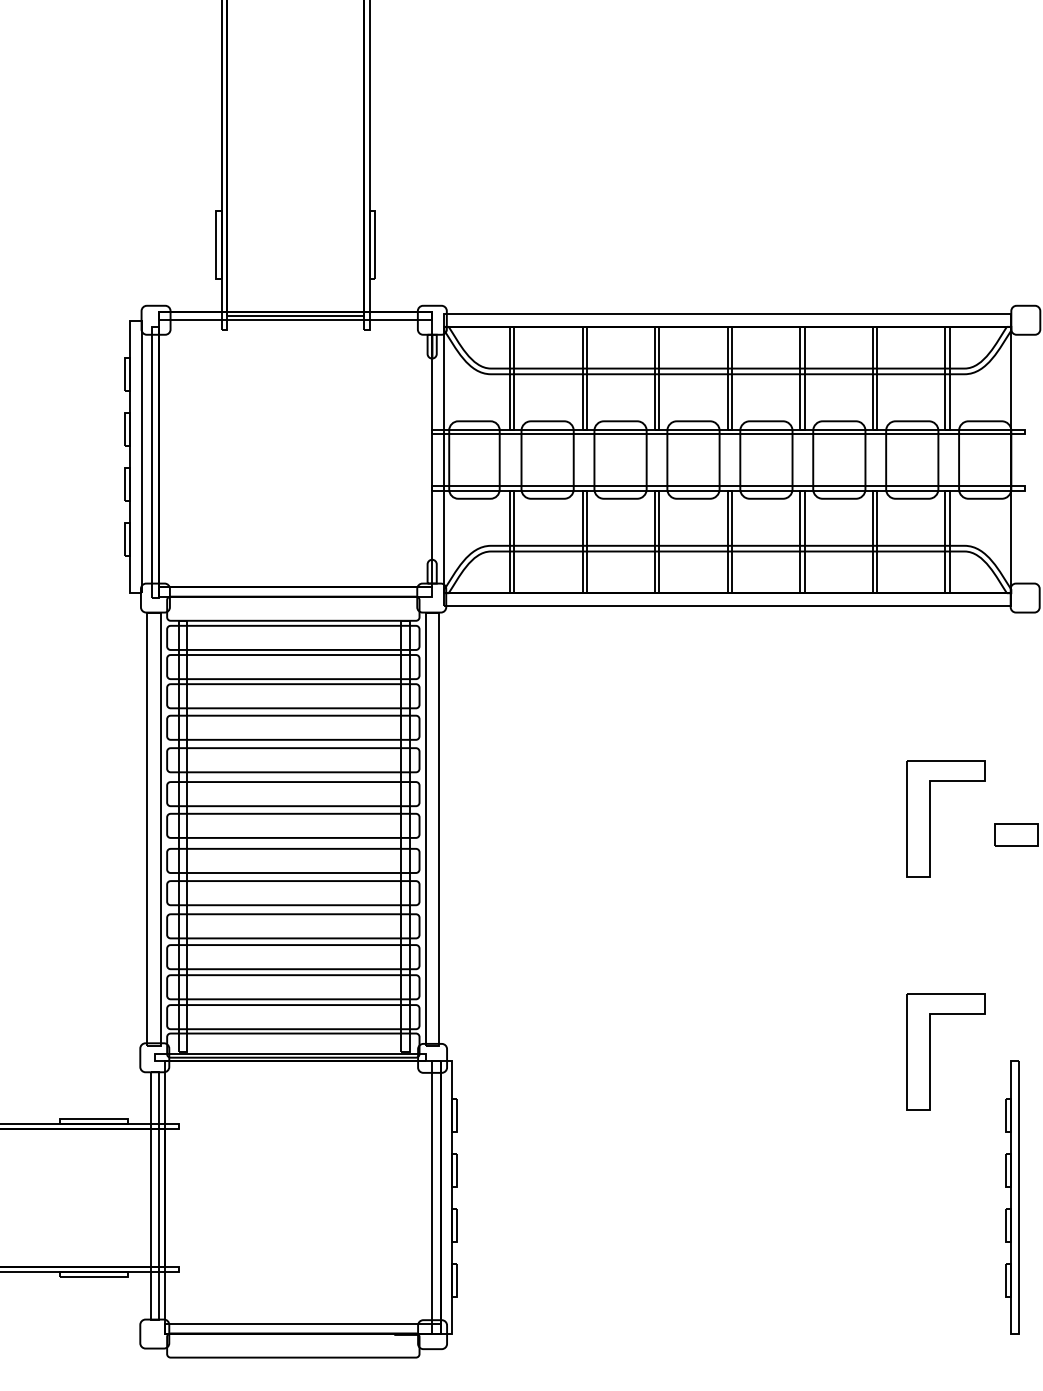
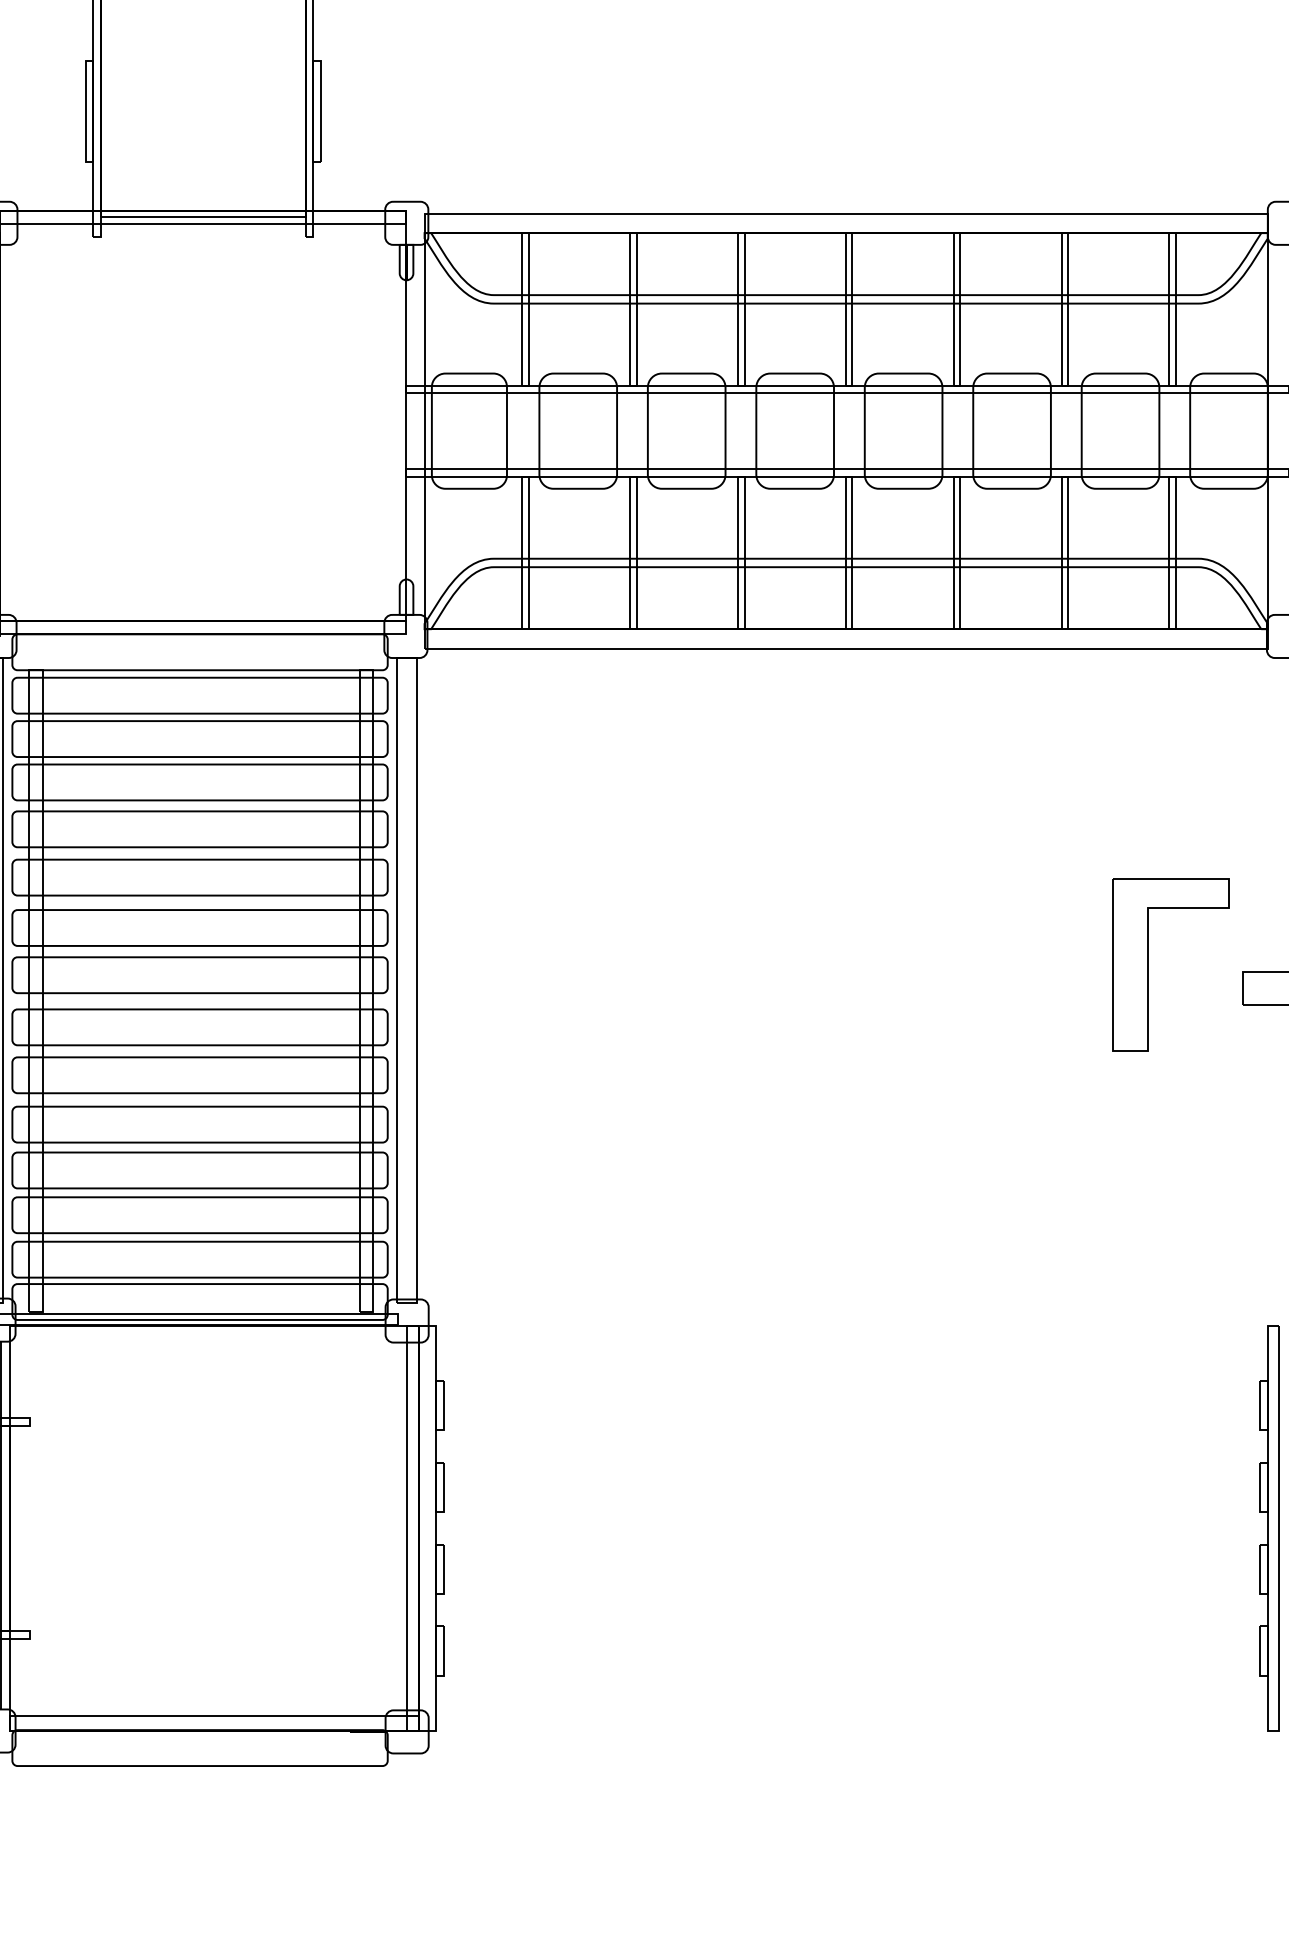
part: (930, 1051) -> (1147, 1310), removed

